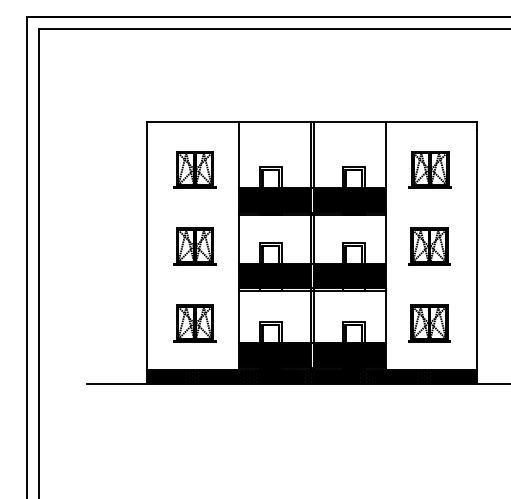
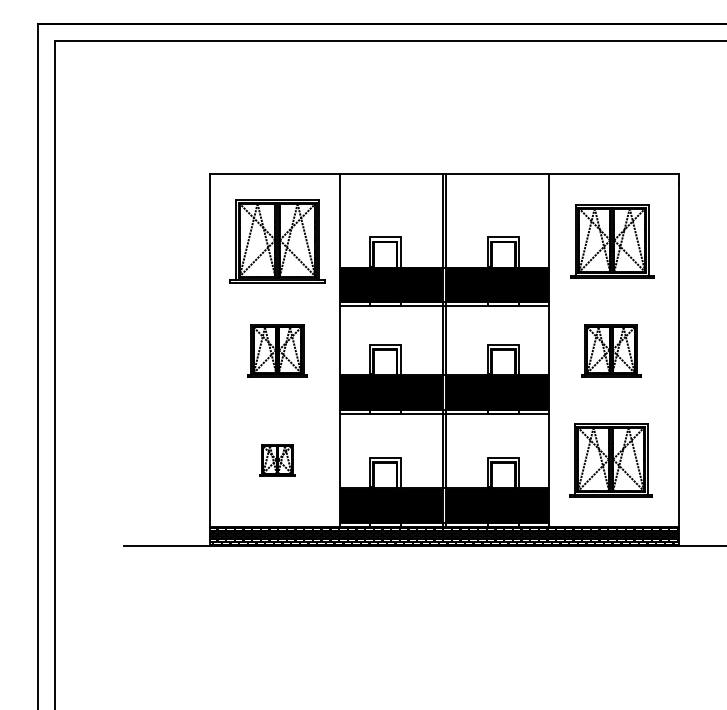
part: (194, 169) -> (276, 241), size x1.6
part: (429, 169) -> (611, 241), size x1.4
part: (194, 323) -> (276, 460), size x0.6
part: (429, 323) -> (611, 460), size x1.4

